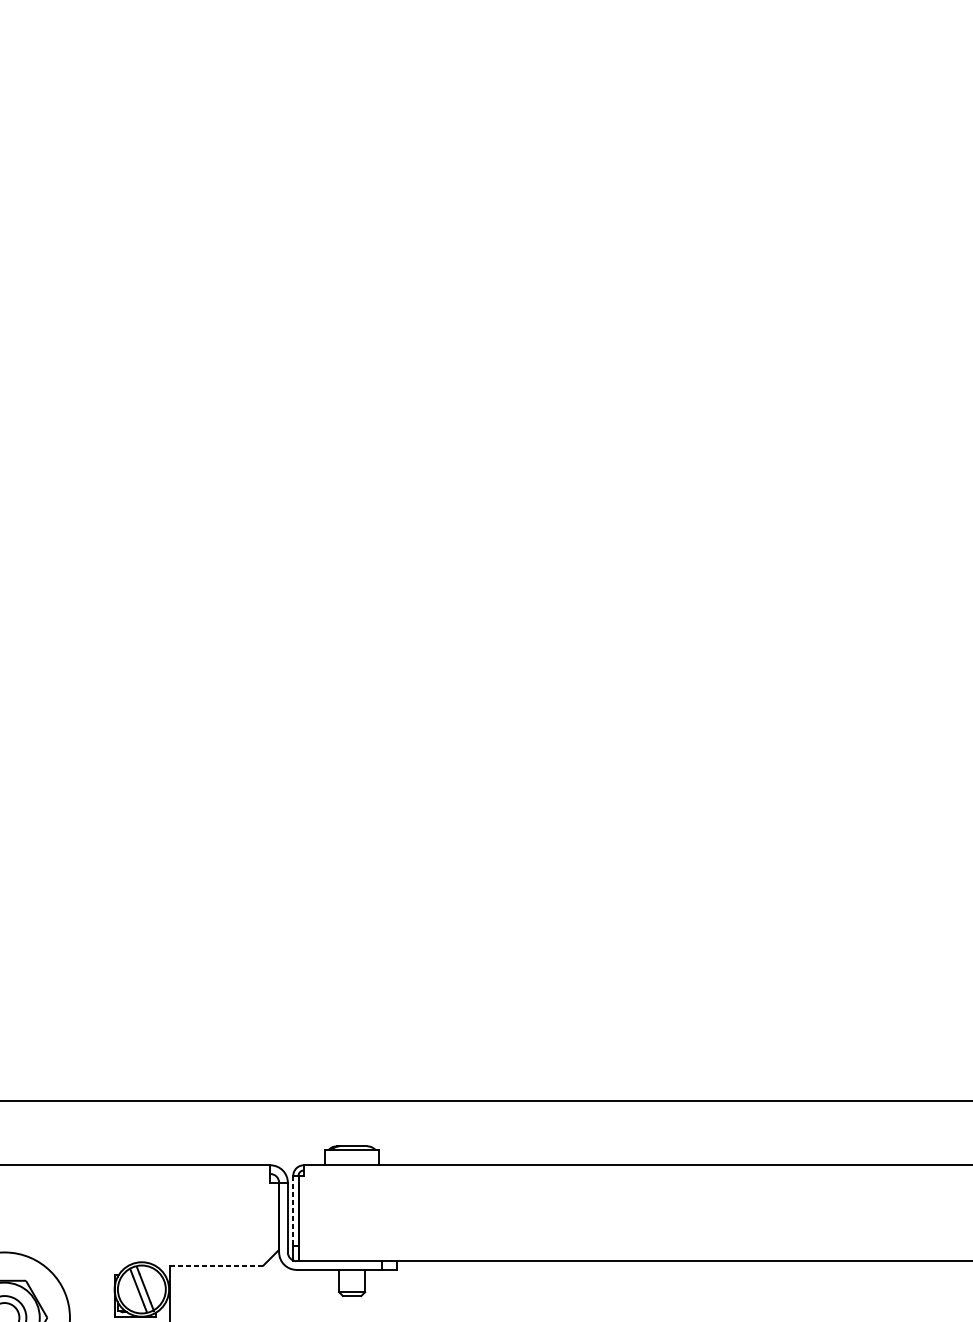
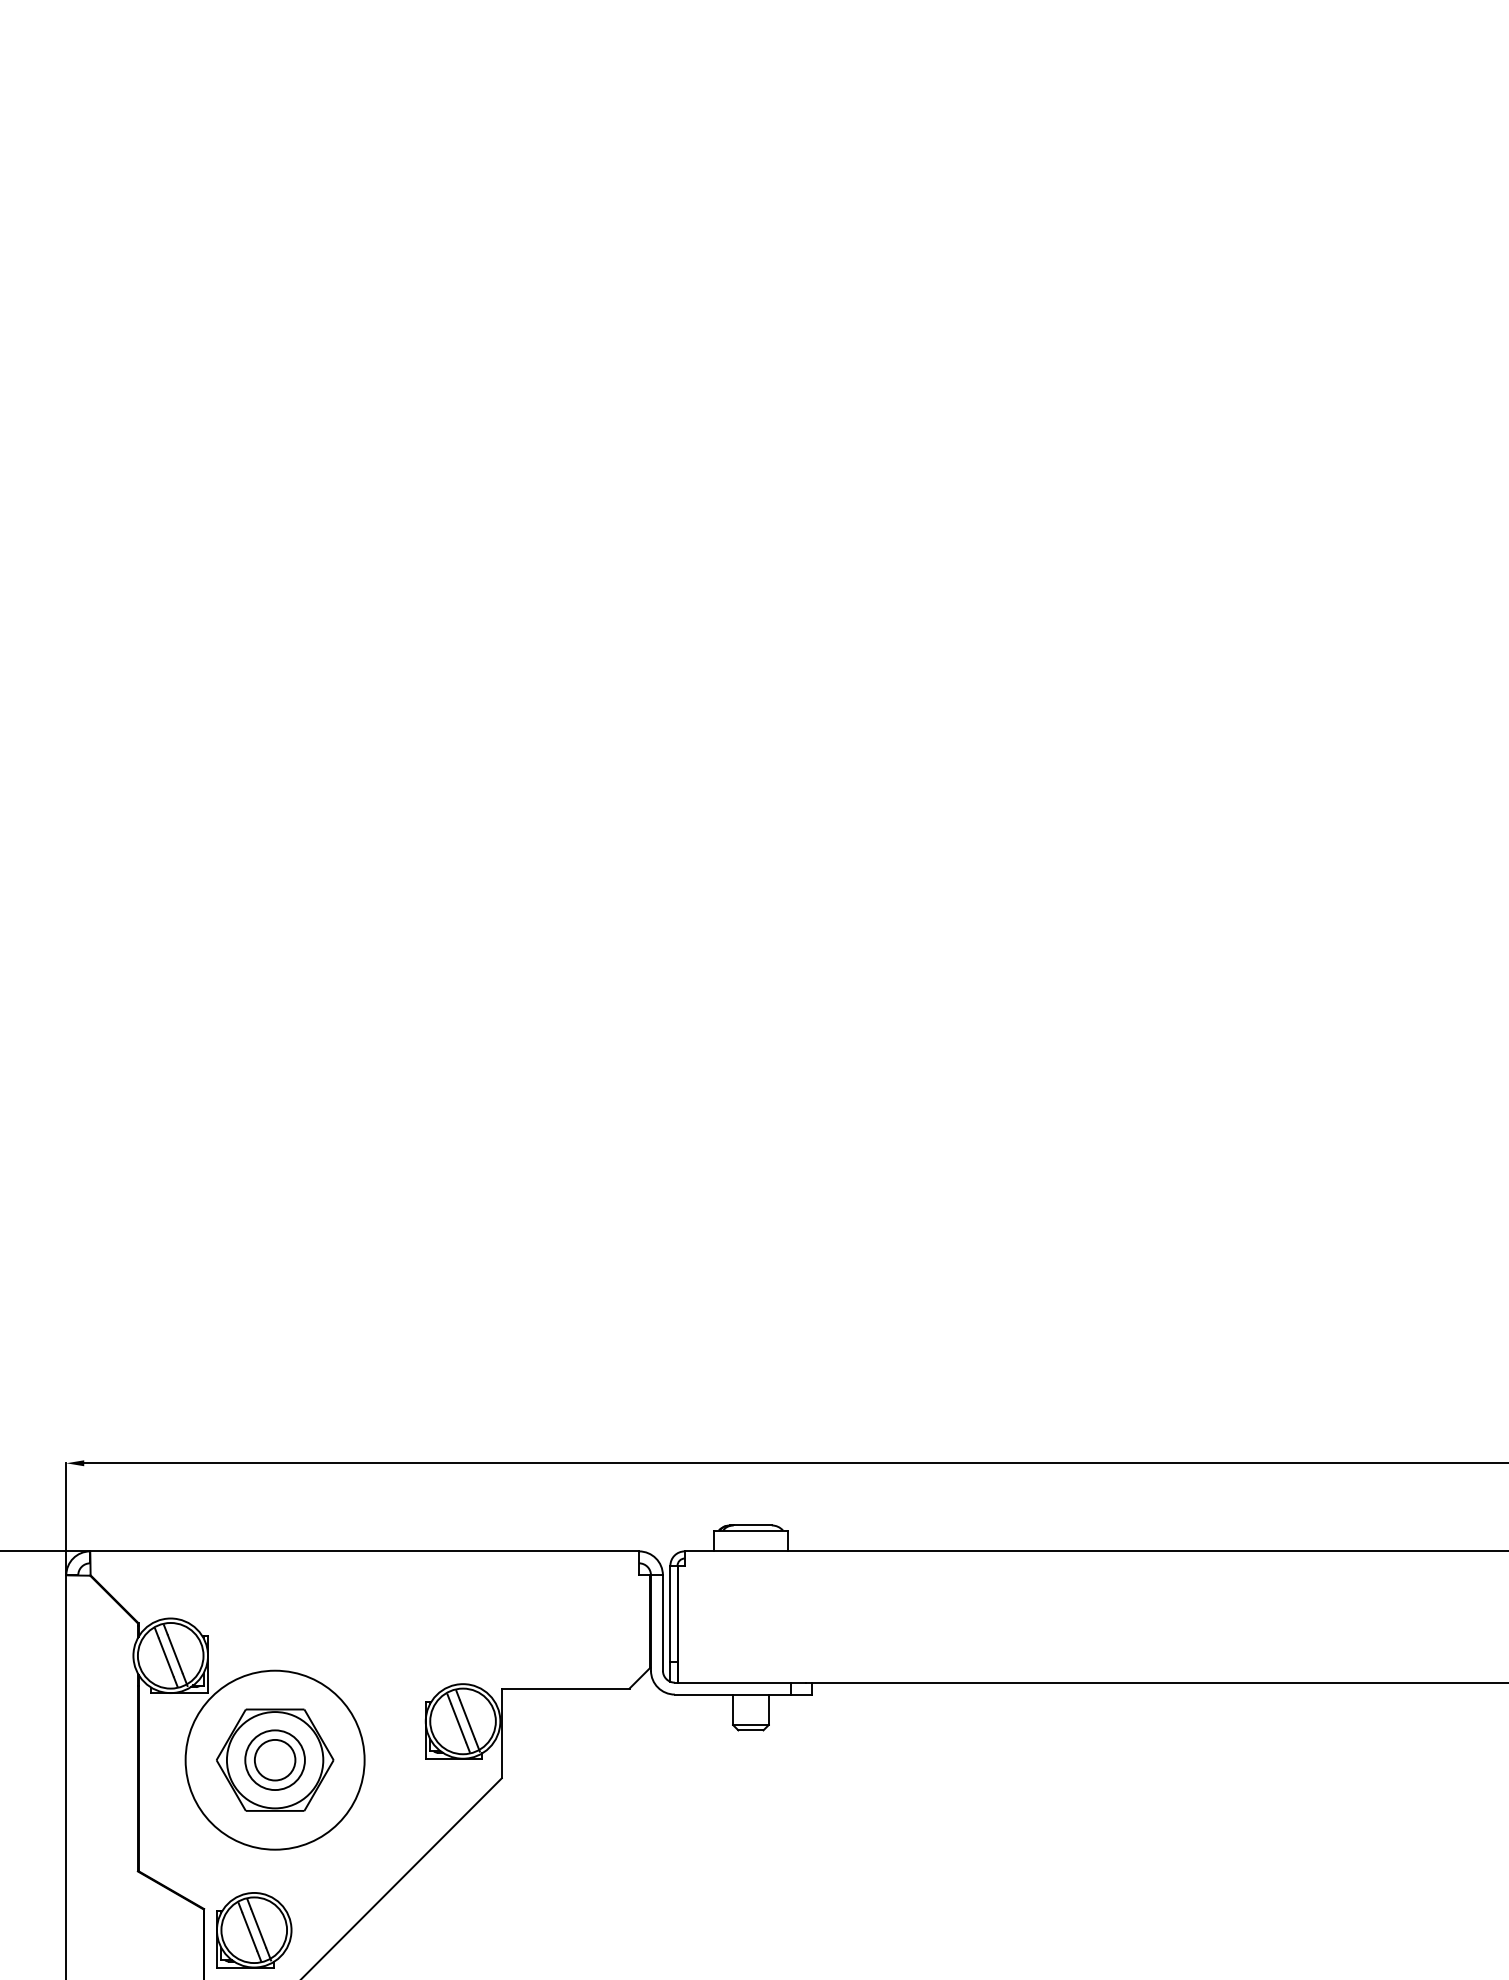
line: (293, 1211) -> (670, 1614), dashed -> solid
line: (216, 1265) -> (565, 1688), dashed -> solid

